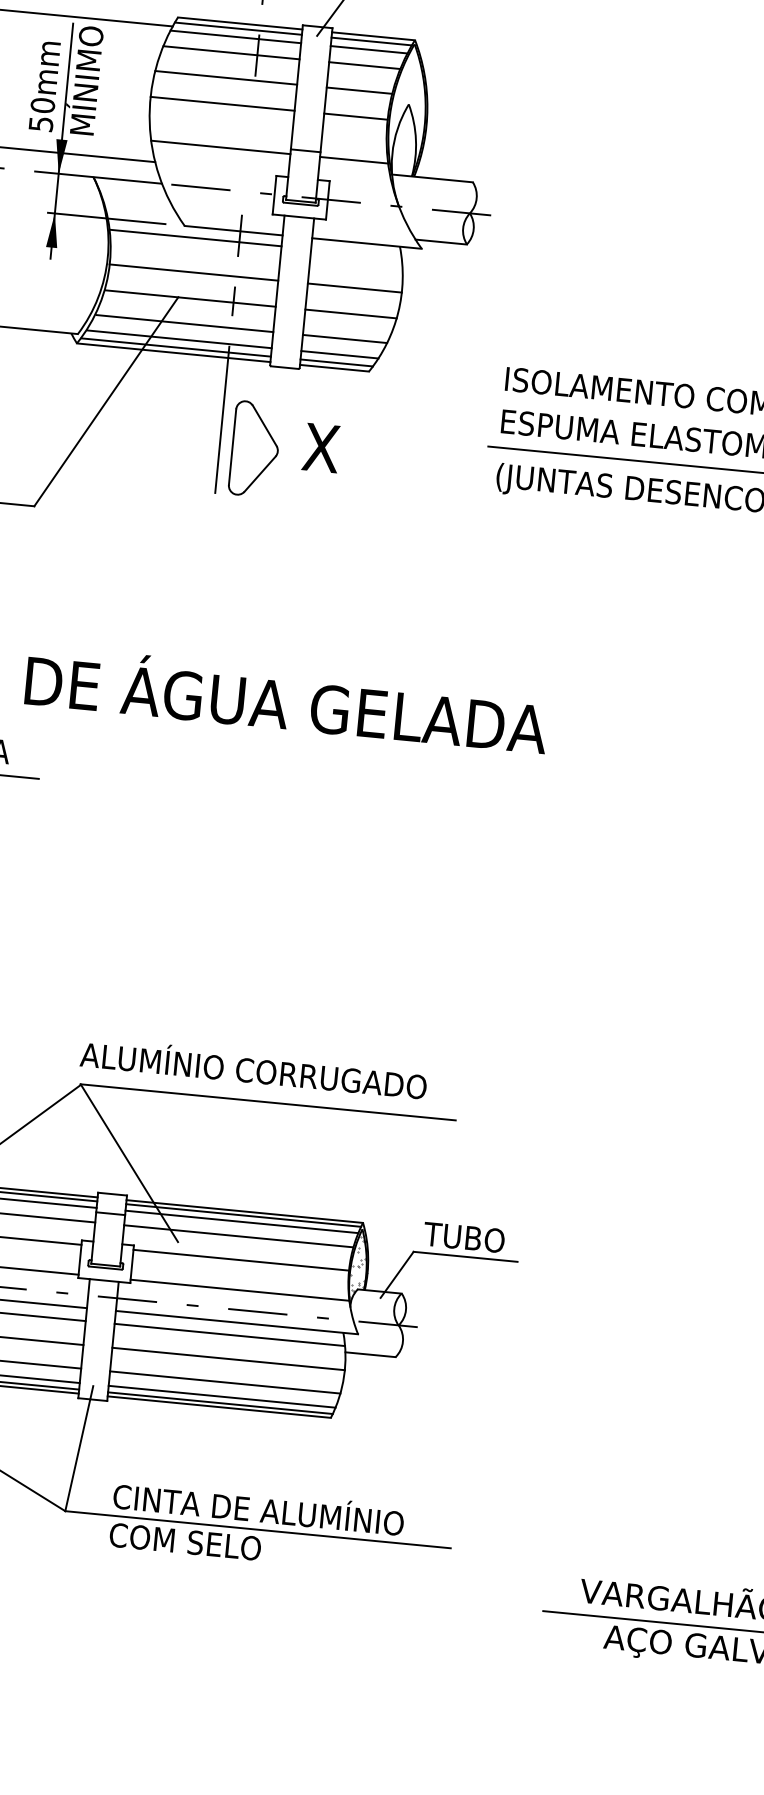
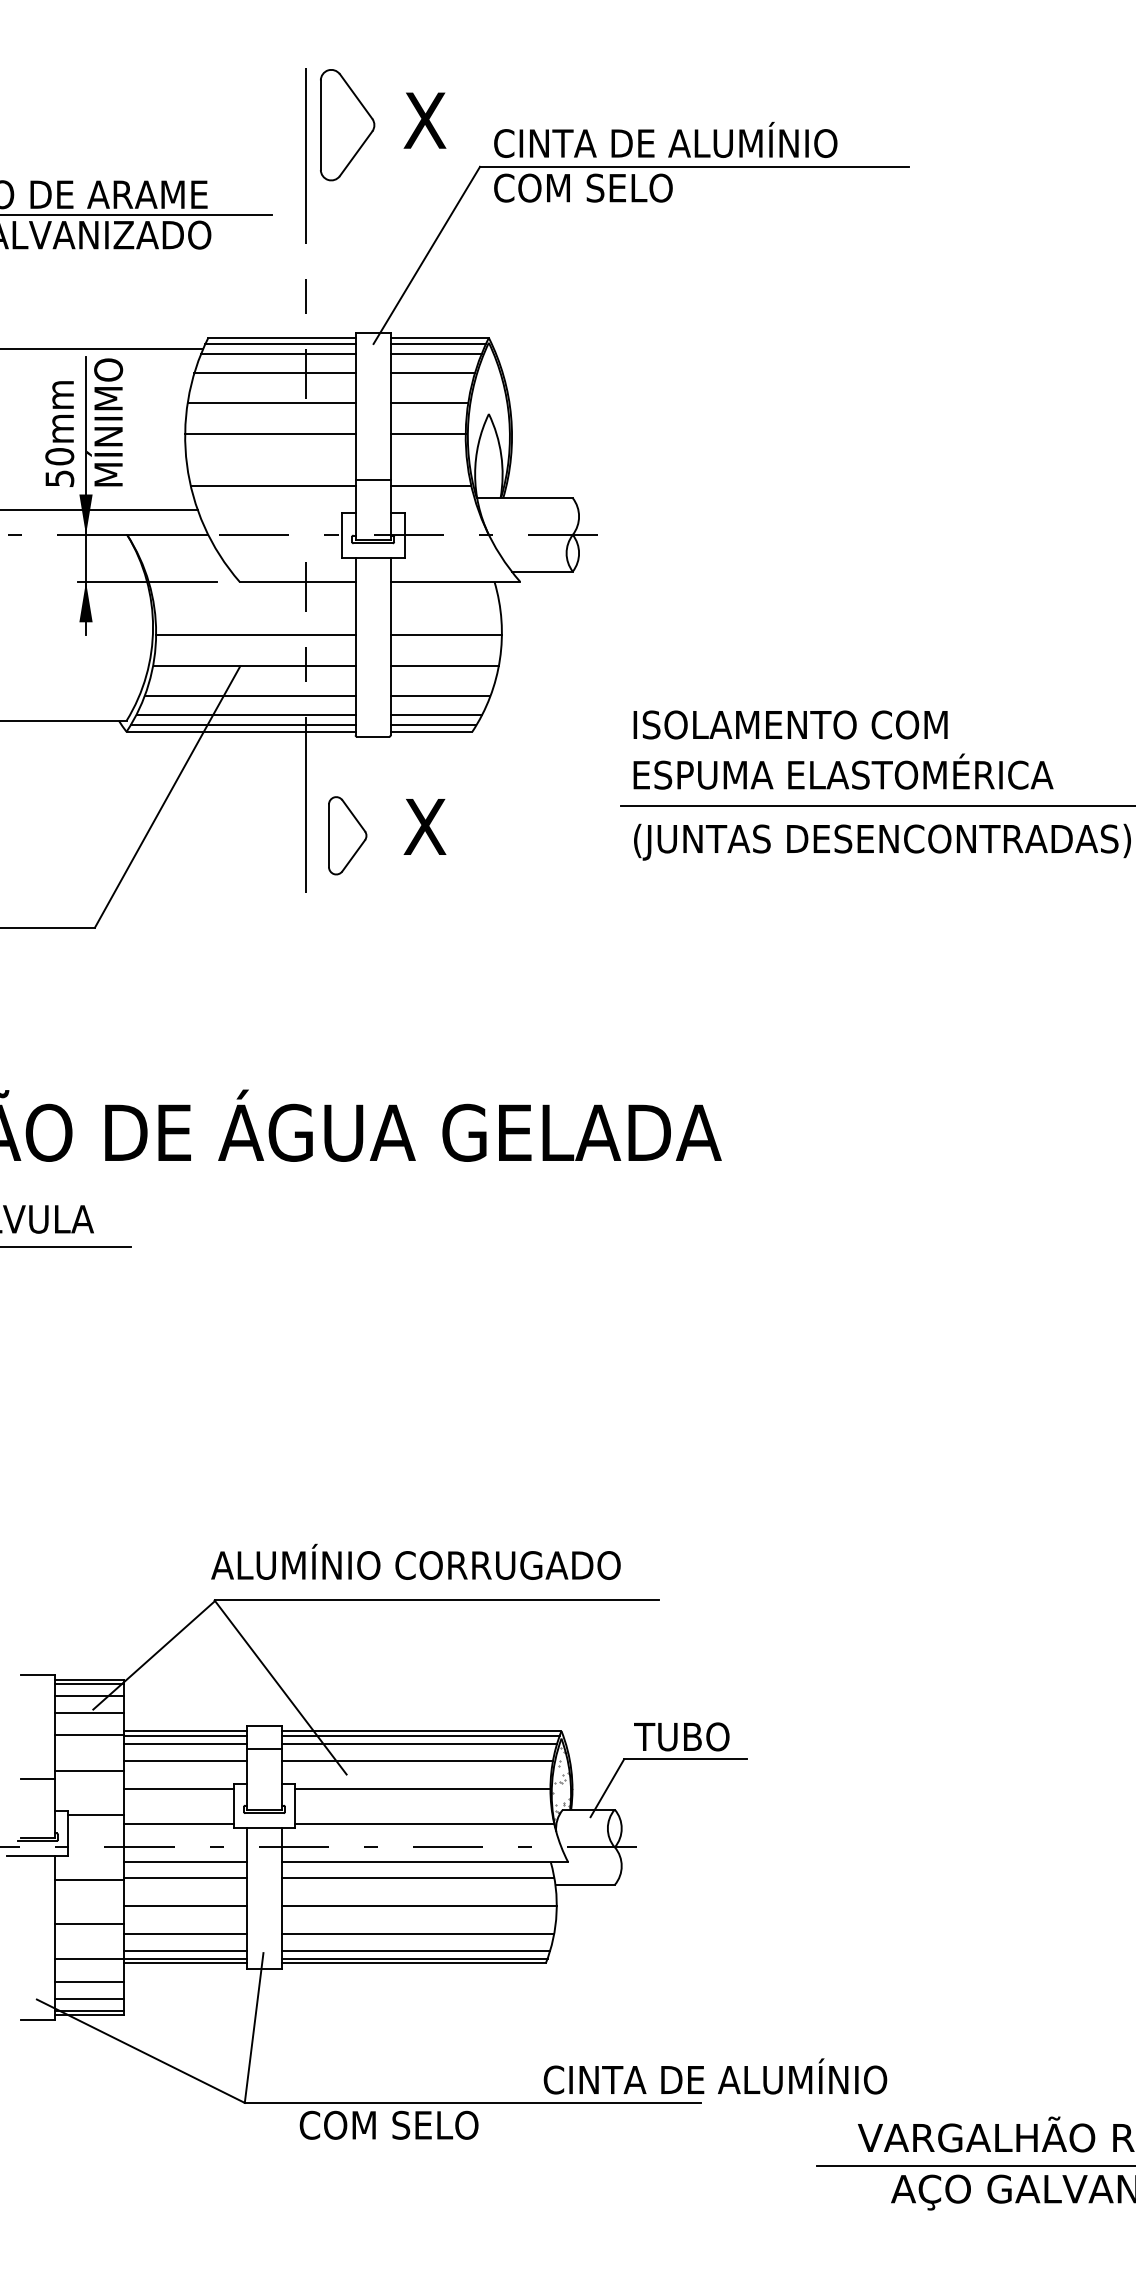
line: (195, 237) -> (253, 594), removed
part: (255, 448) -> (347, 835), size x0.7
text: (258, 1507) -> (715, 2076), moved

